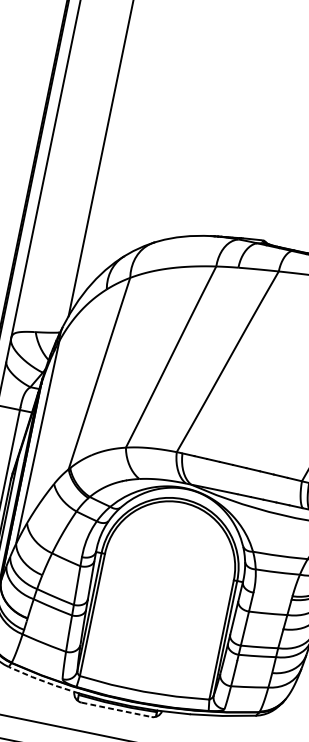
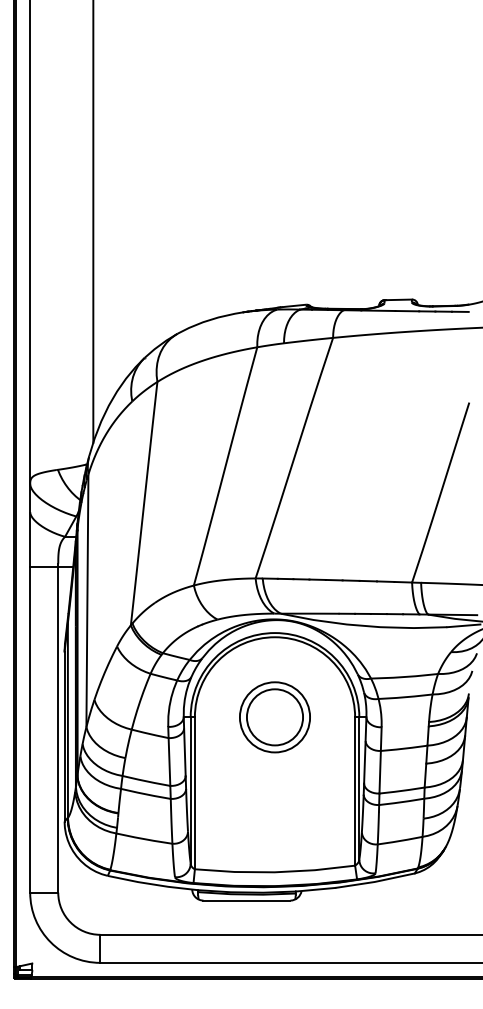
part: (168, 567) -> (274, 717), added
line: (43, 681) -> (152, 884), dashed -> solid
line: (117, 709) -> (247, 900), dashed -> solid

